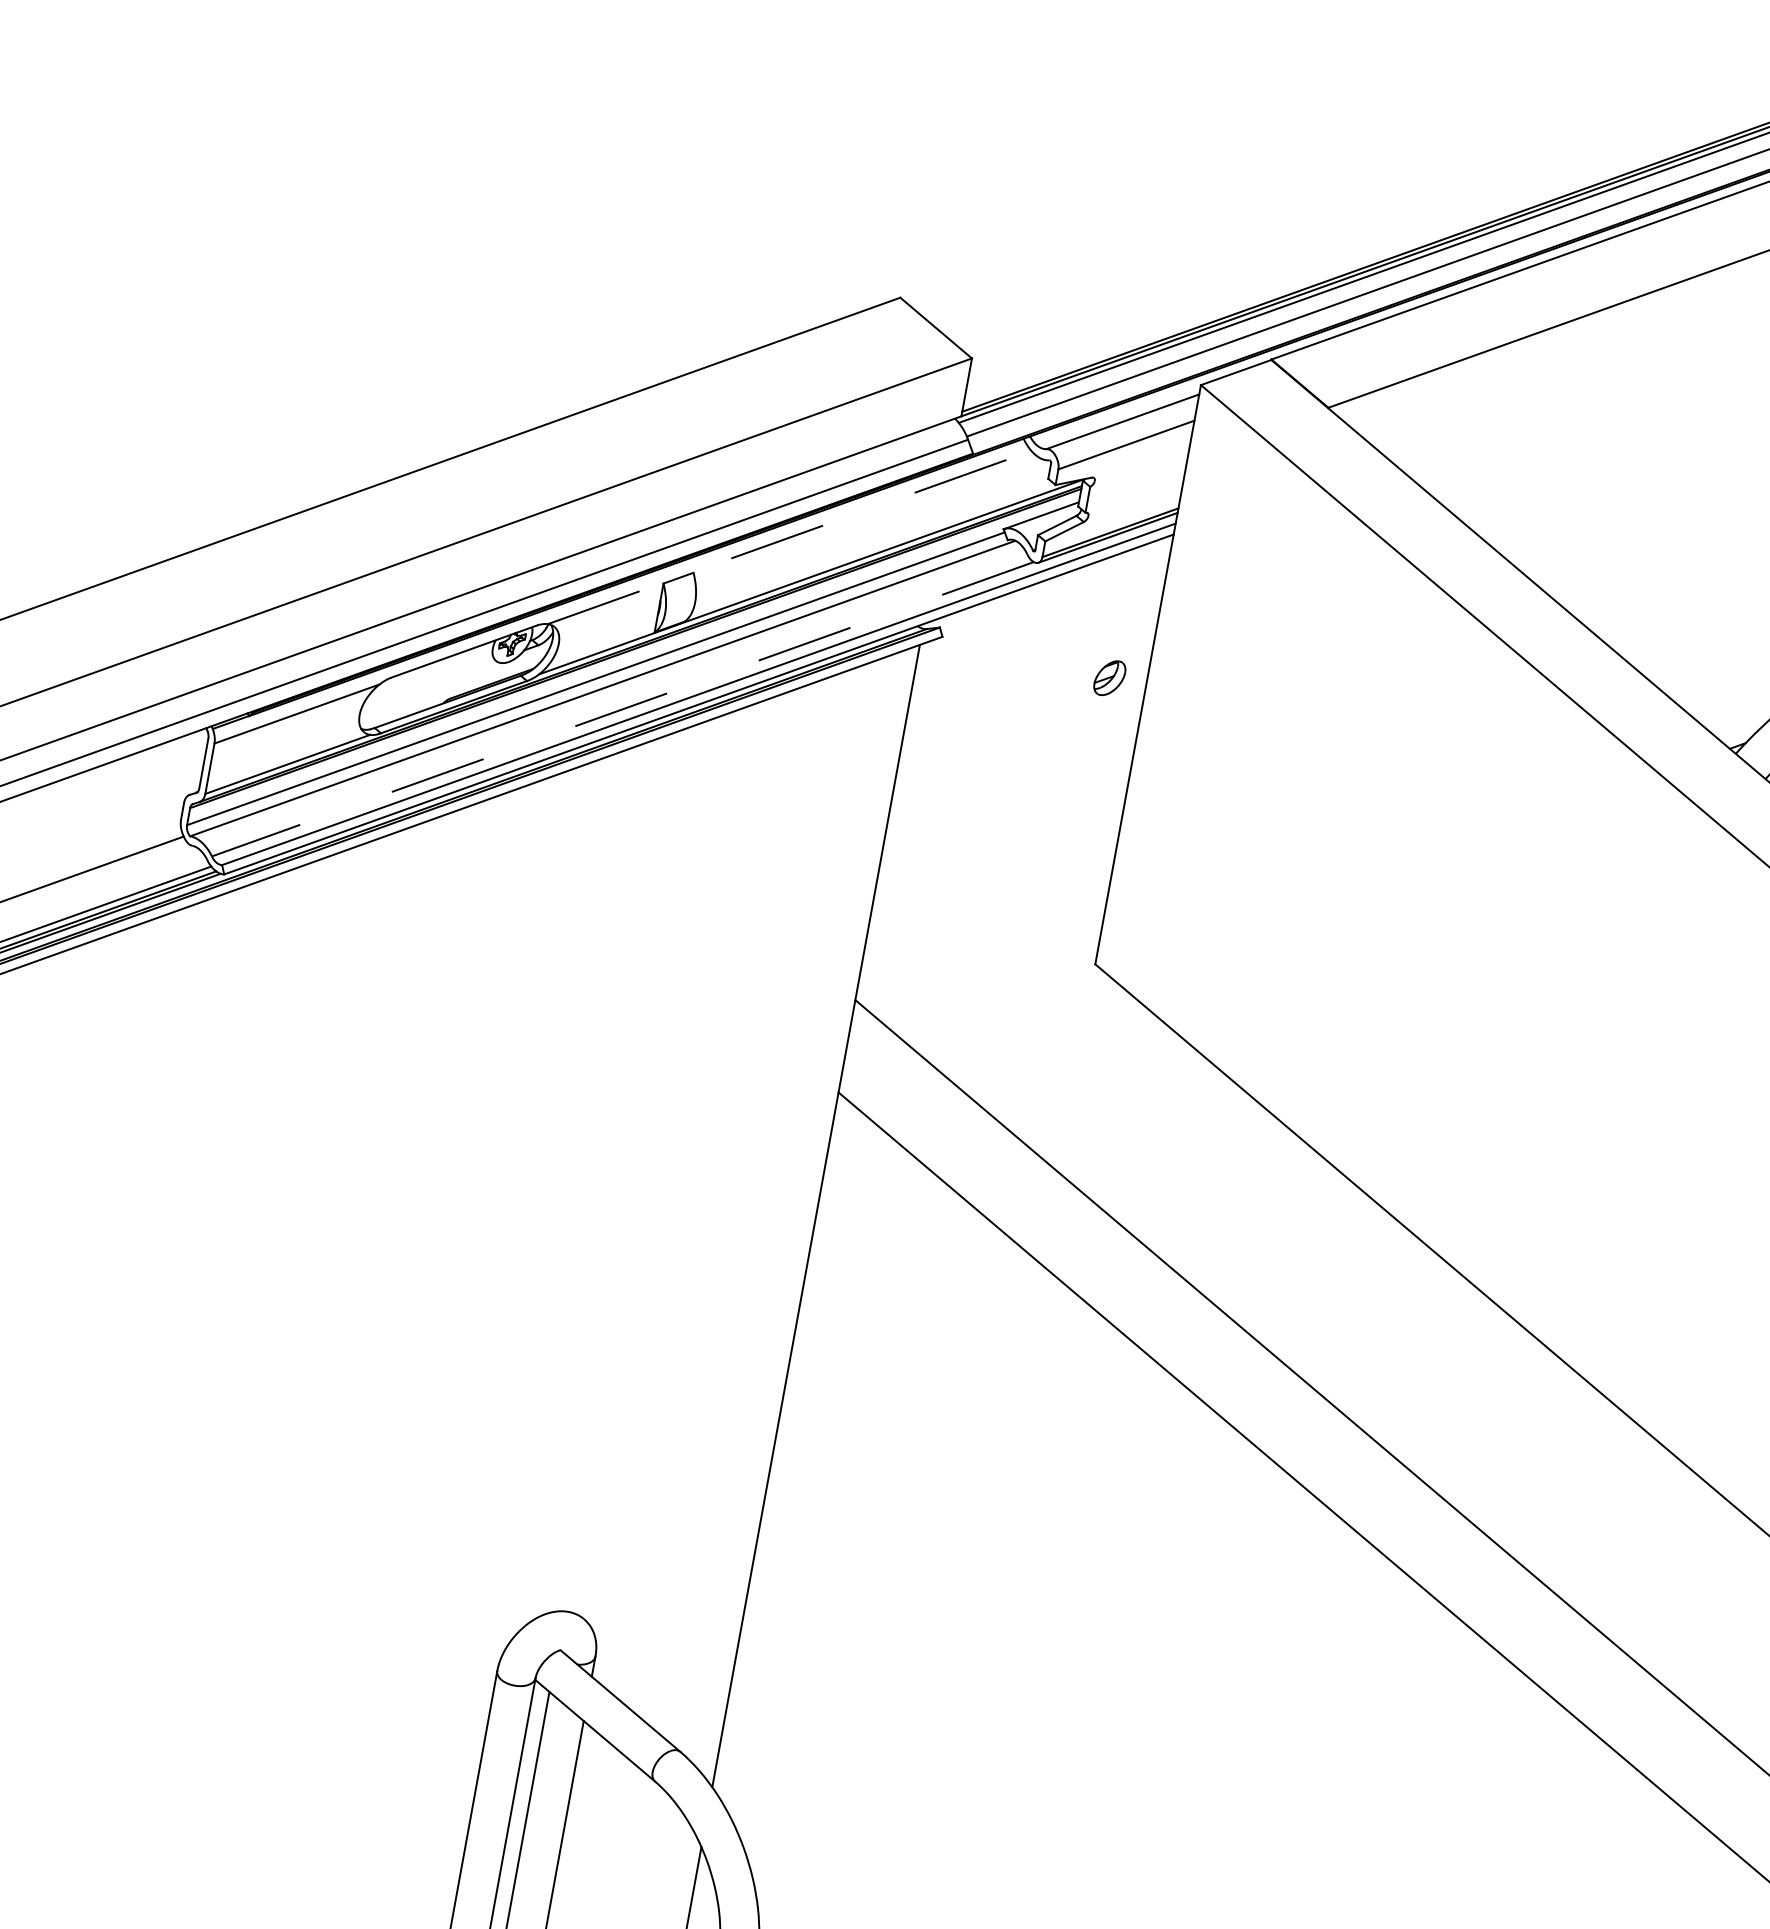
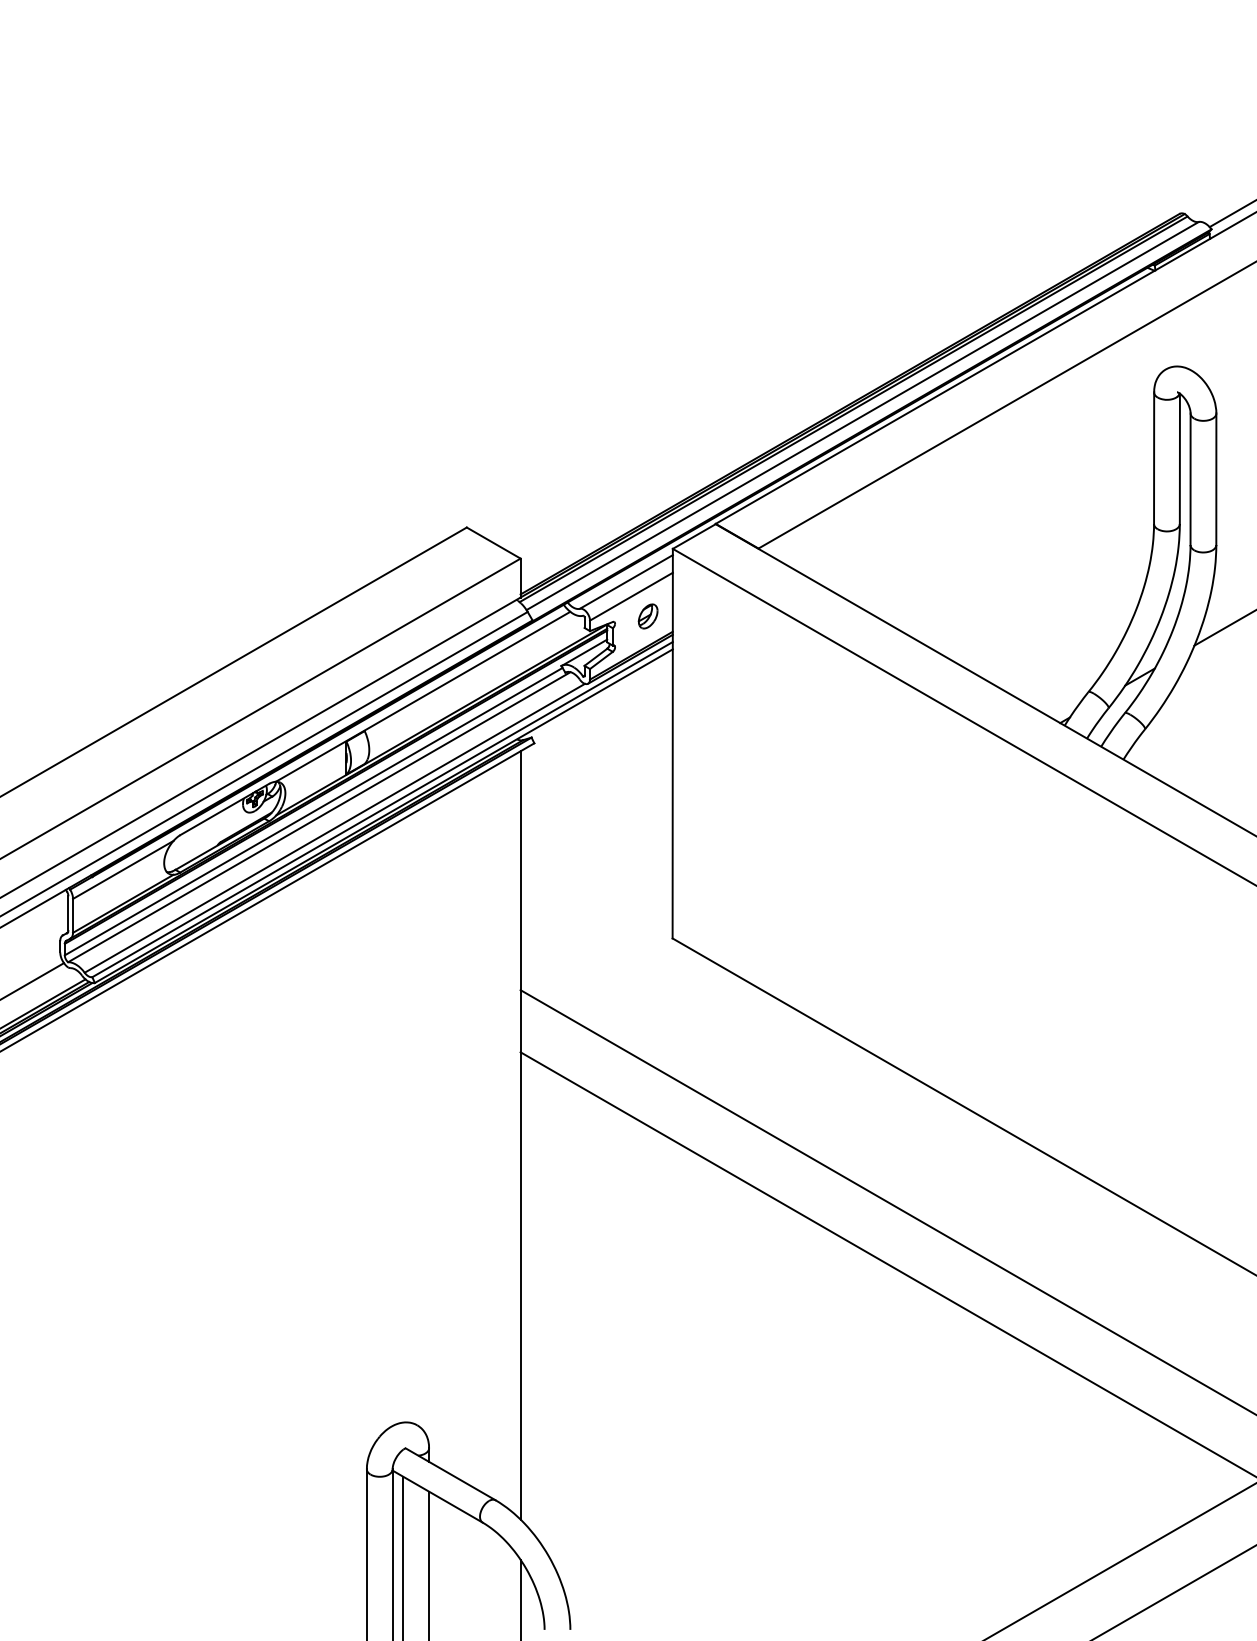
line: (790, 537) -> (423, 696), dashed -> solid
part: (1108, 678) -> (647, 616), moved
line: (622, 709) -> (334, 828), dashed -> solid

